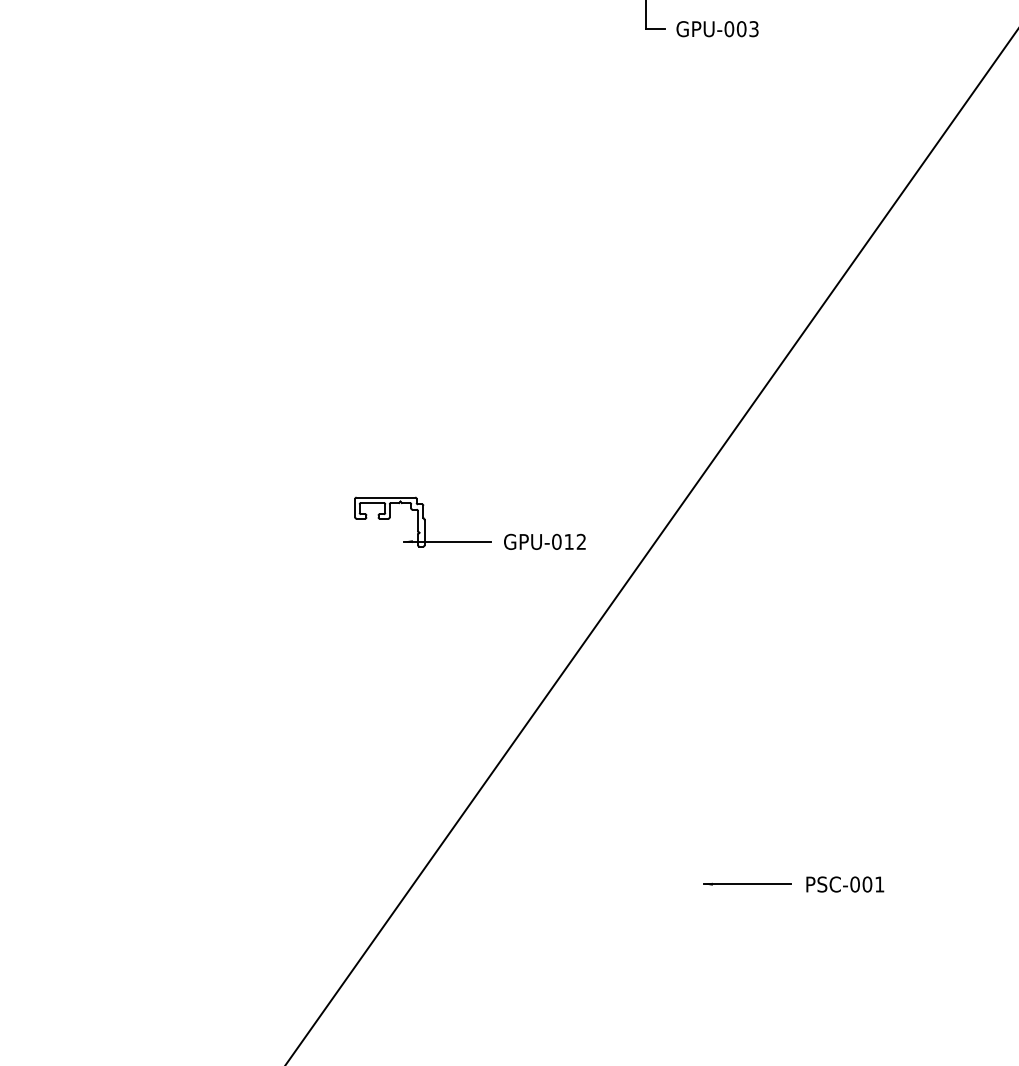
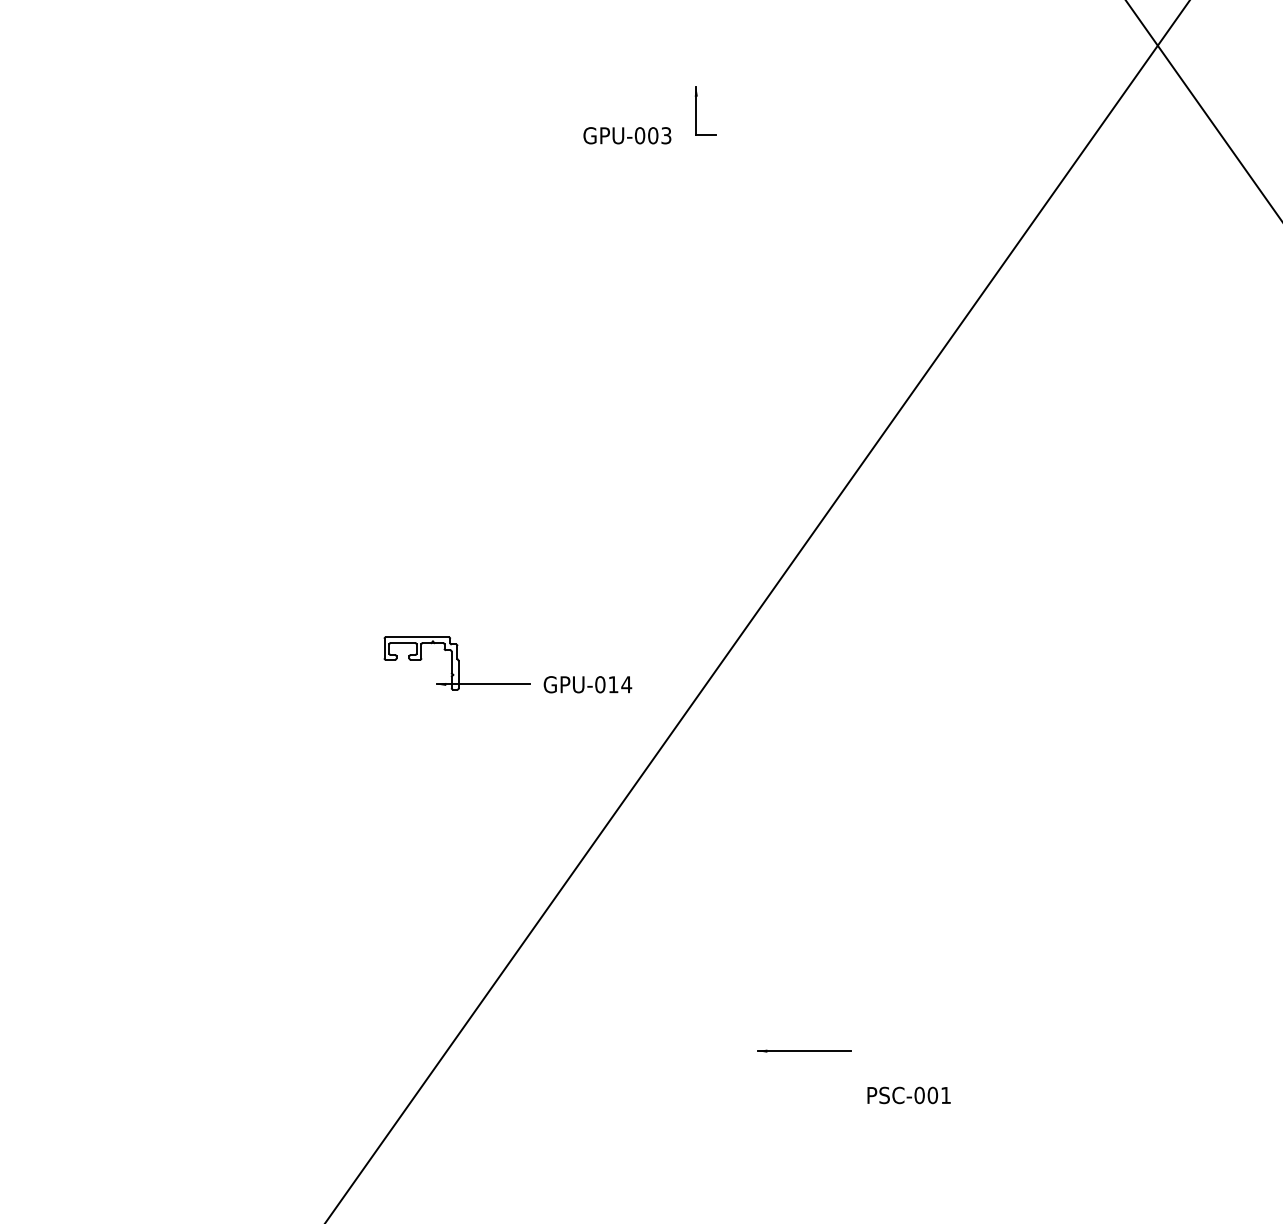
text: (717, 28) -> (627, 135), moved
text: (581, 541) -> (626, 684), GPU-012 -> GPU-014
text: (844, 884) -> (908, 1095), moved

